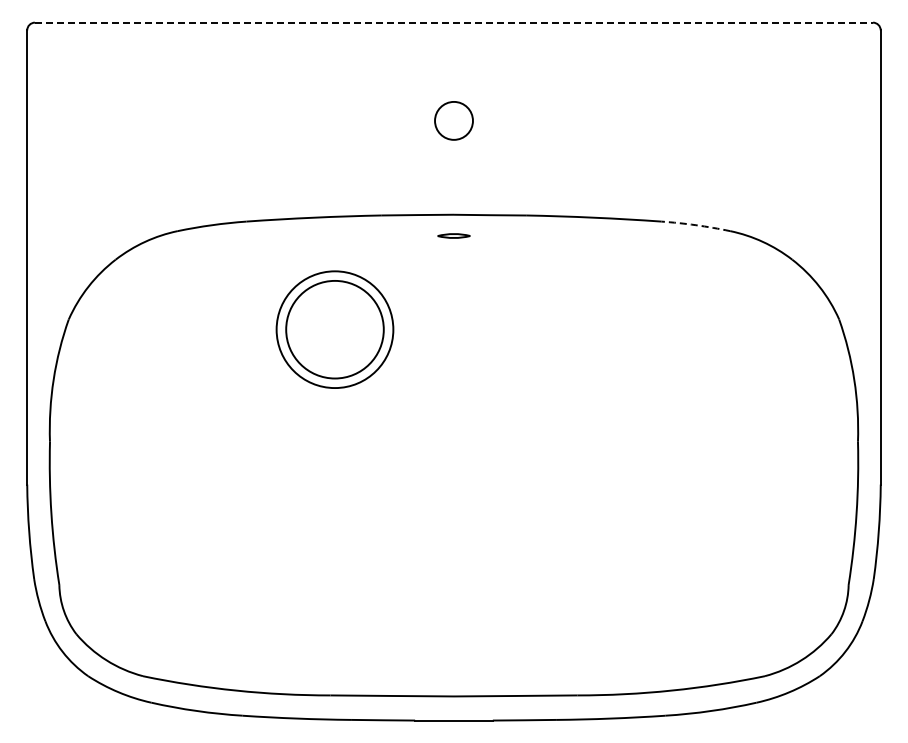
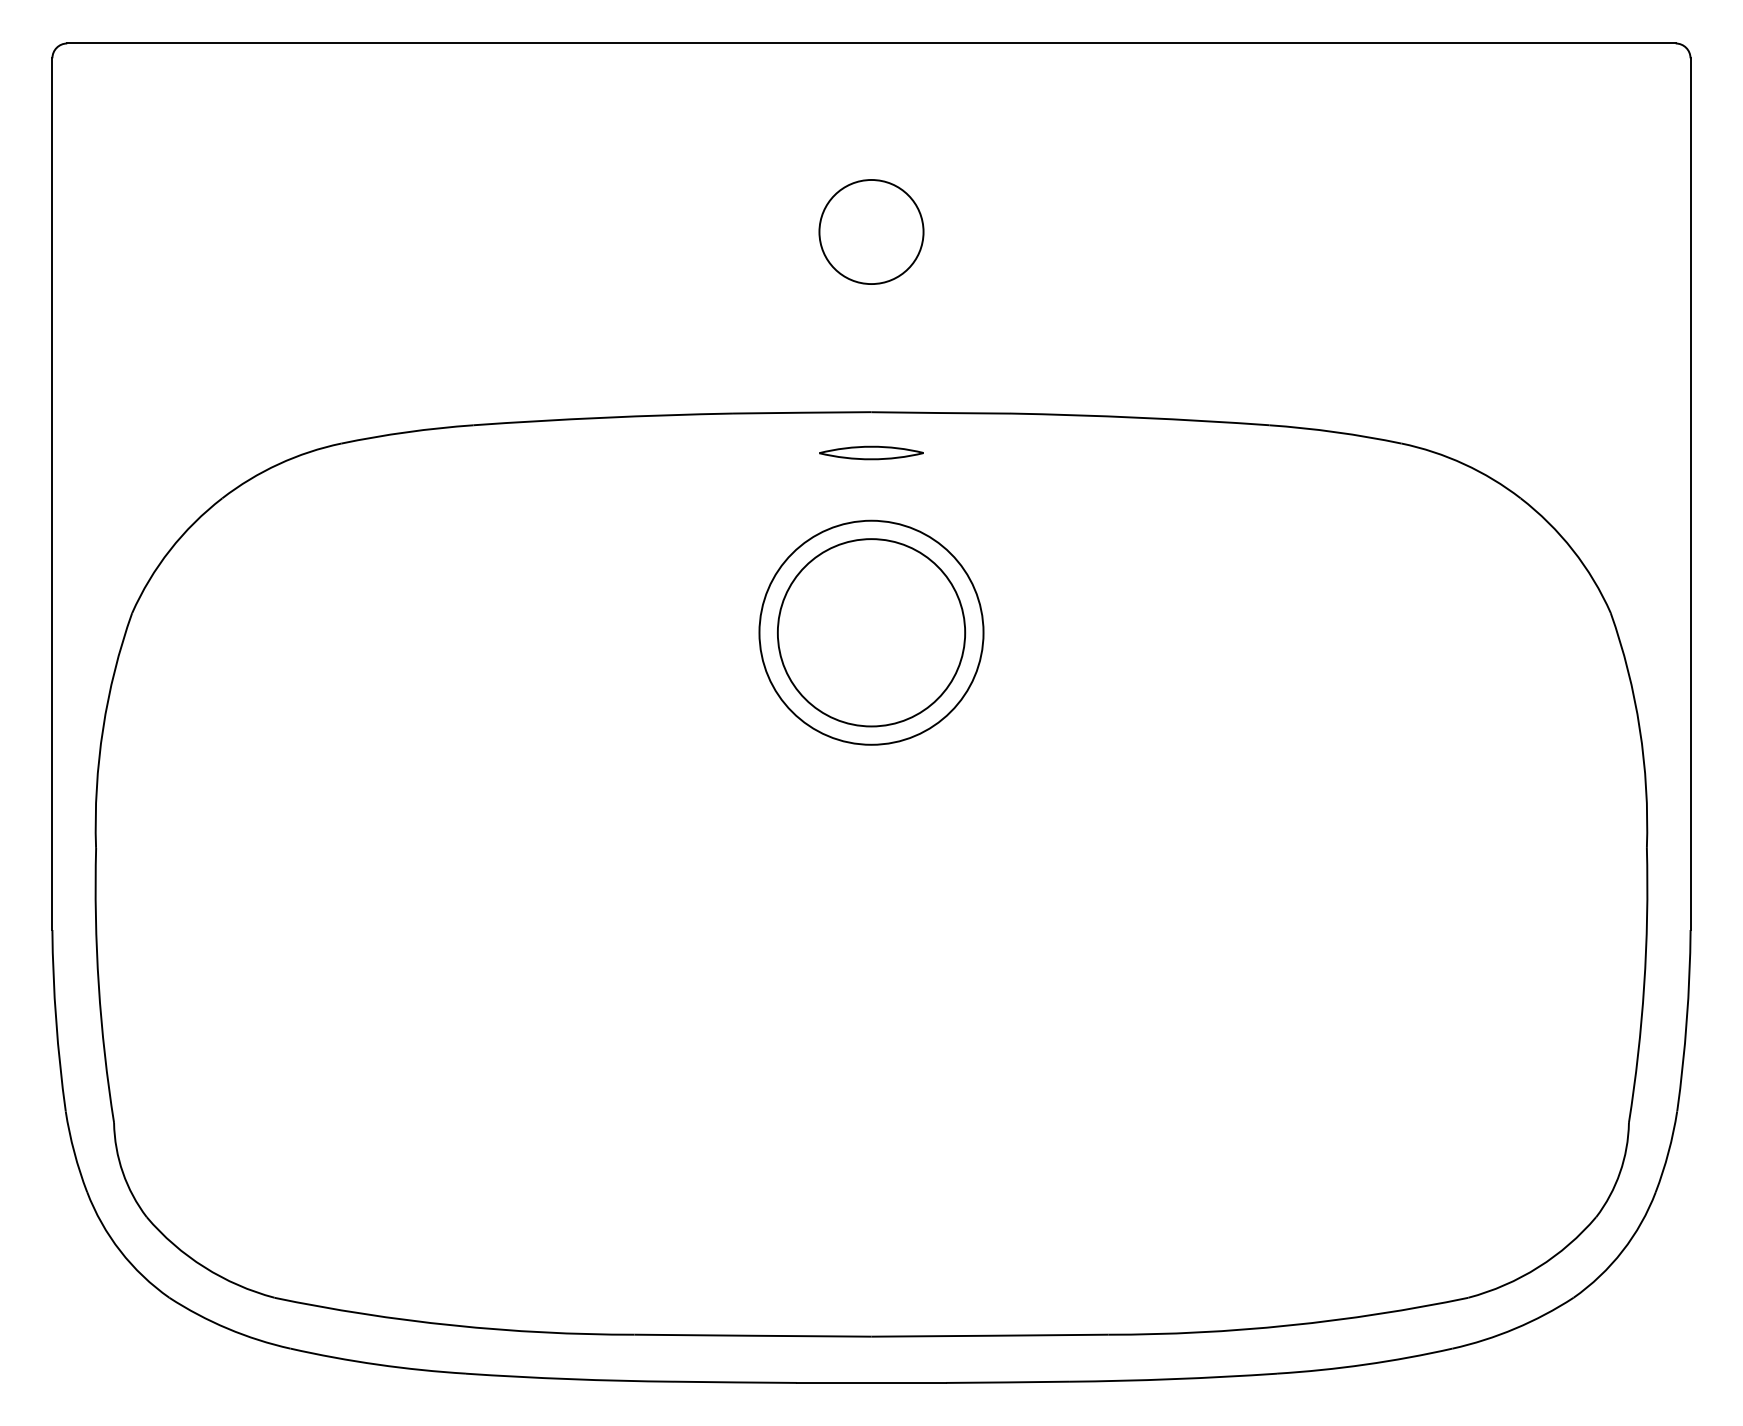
line: (454, 22) -> (872, 43), dashed -> solid
circle: (453, 120) -> (870, 231), size x1.43
arc: (695, 225) -> (1335, 432), dashed -> solid
part: (453, 235) -> (870, 451), size x1.67
part: (334, 329) -> (870, 632), moved

